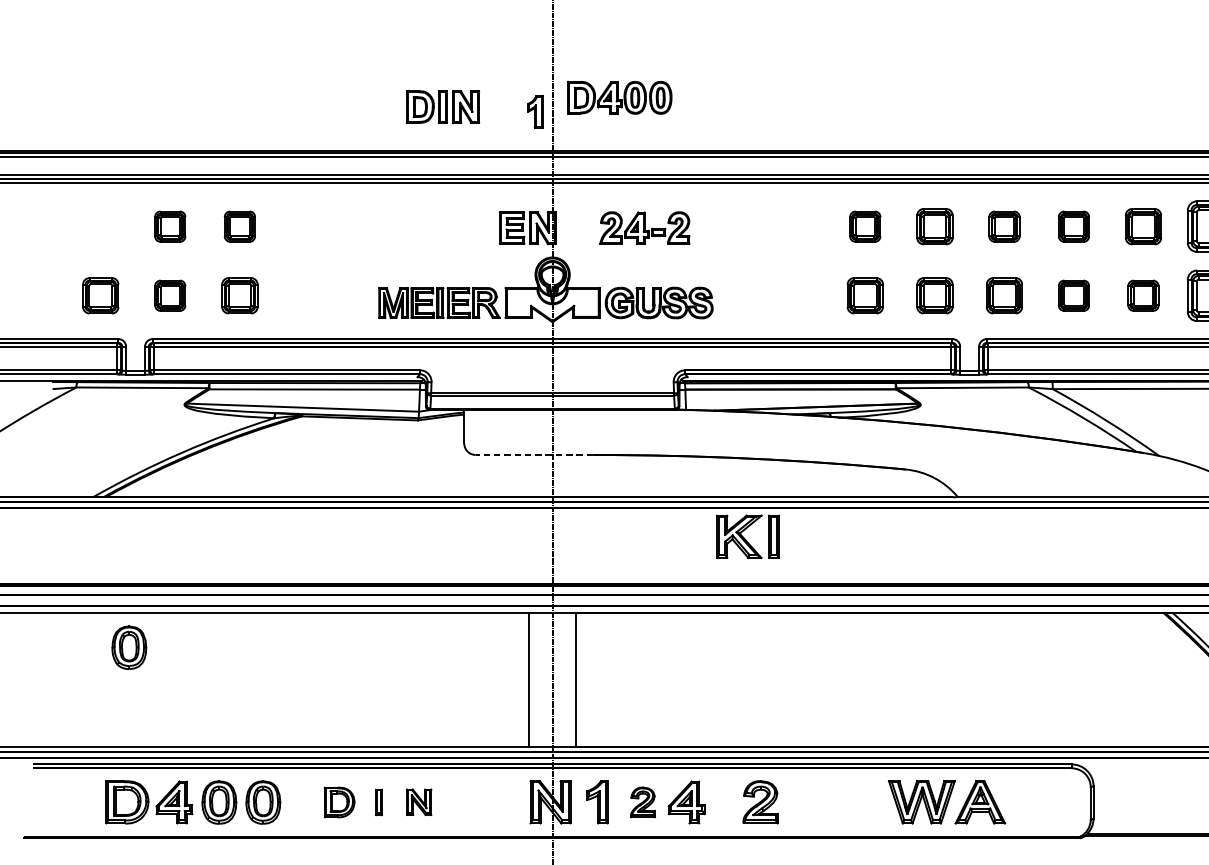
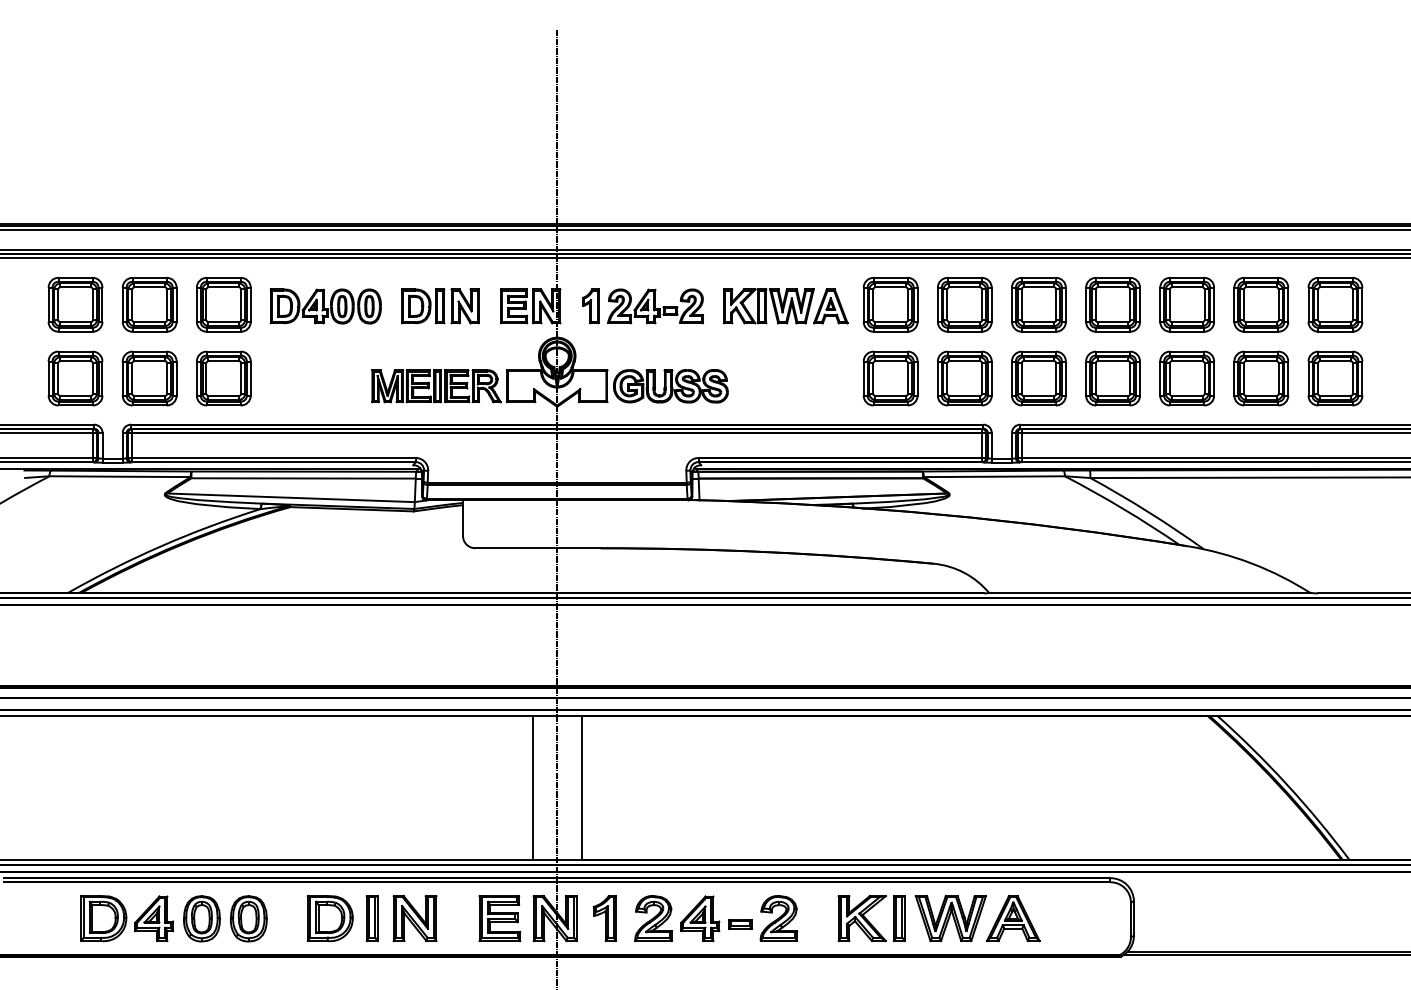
part: (619, 97) -> (325, 306), moved
part: (442, 107) -> (439, 306), moved
part: (535, 111) -> (590, 306), moved
part: (100, 226) -> (75, 304), added
part: (170, 226) -> (149, 304), size x1.67
part: (239, 226) -> (223, 304), size x1.67
part: (865, 226) -> (890, 304), size x1.67
part: (934, 226) -> (964, 304), size x1.43
part: (1004, 226) -> (1038, 304), size x1.67
part: (1073, 226) -> (1112, 304), size x1.67
part: (1142, 226) -> (1186, 304), size x1.43
part: (766, 228) -> (785, 306), added
part: (100, 295) -> (75, 378), size x1.43
part: (170, 295) -> (149, 378), size x1.67
part: (239, 295) -> (223, 378), size x1.43
part: (865, 295) -> (890, 378), size x1.43
part: (934, 295) -> (964, 378), size x1.43
part: (1004, 295) -> (1038, 378), size x1.43
part: (1073, 295) -> (1112, 378), size x1.67
part: (1142, 295) -> (1186, 378), size x1.67
line: (534, 455) -> (537, 548), dashed -> solid
part: (747, 536) -> (871, 918), moved
part: (128, 647) -> (105, 753), removed
part: (339, 802) -> (329, 918), size x1.43
part: (378, 802) -> (371, 918), size x1.67
part: (418, 802) -> (414, 918), size x1.67
part: (498, 802) -> (499, 918), added
part: (642, 802) -> (653, 918), size x1.43
part: (724, 807) -> (740, 924), added

